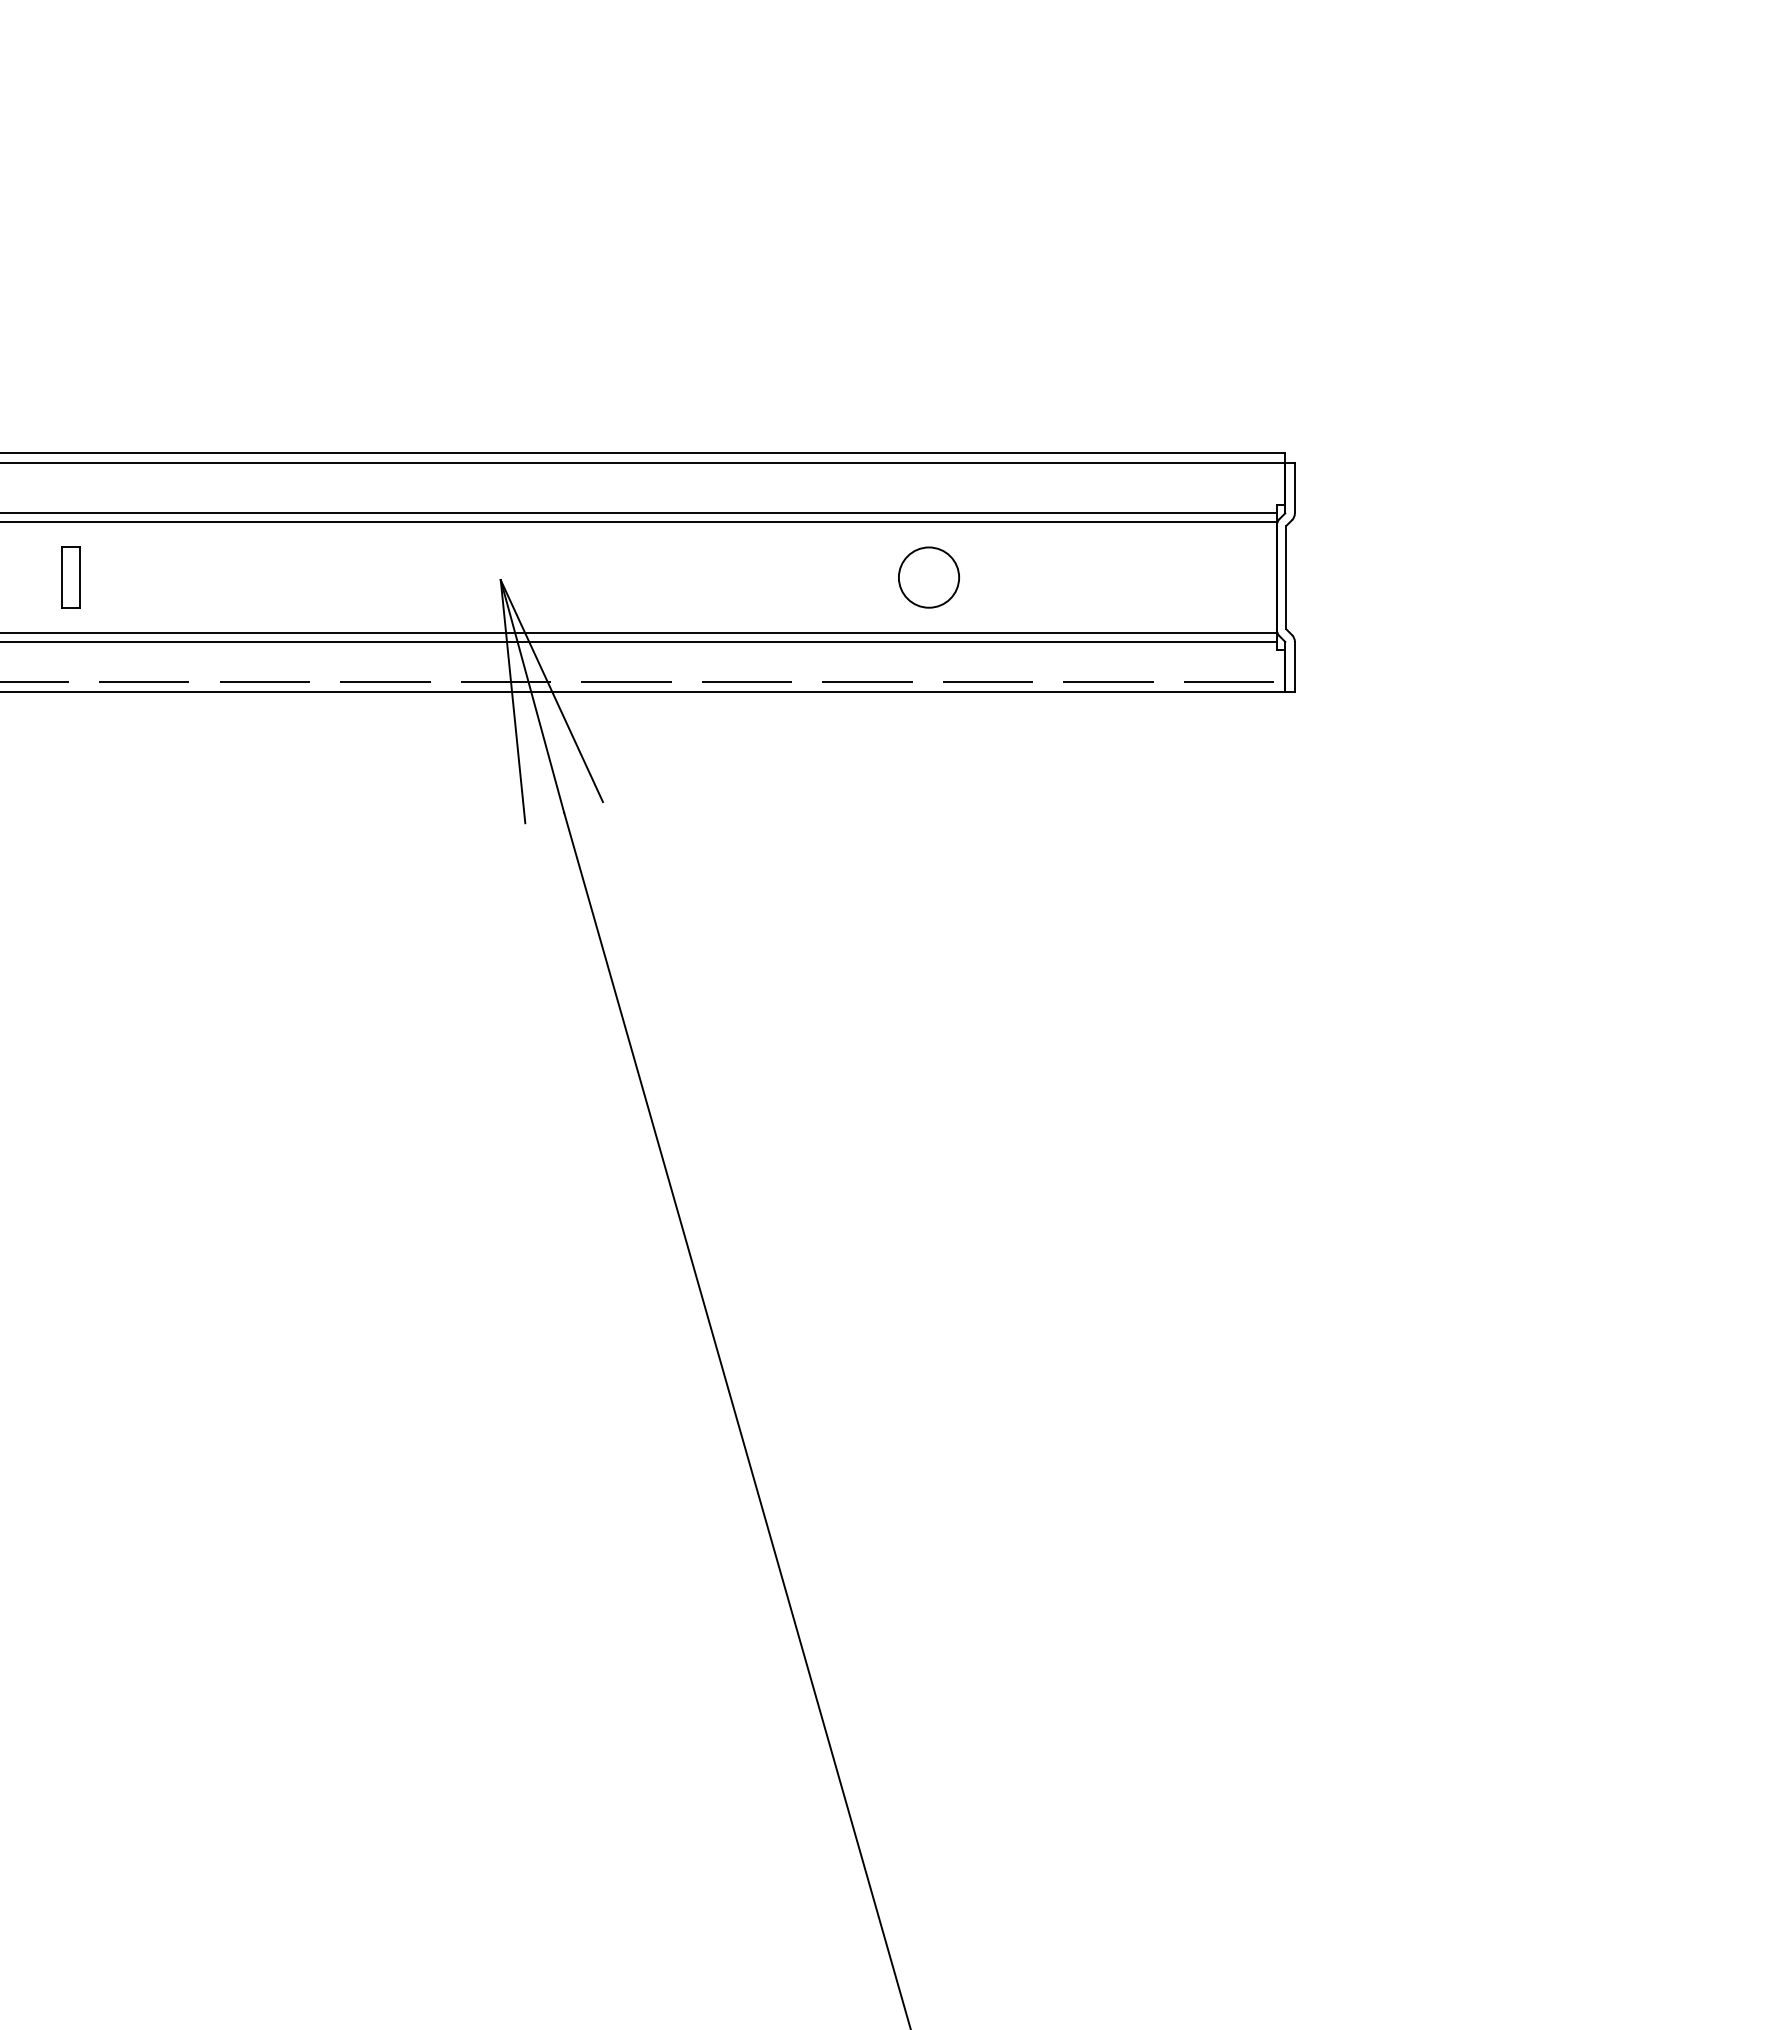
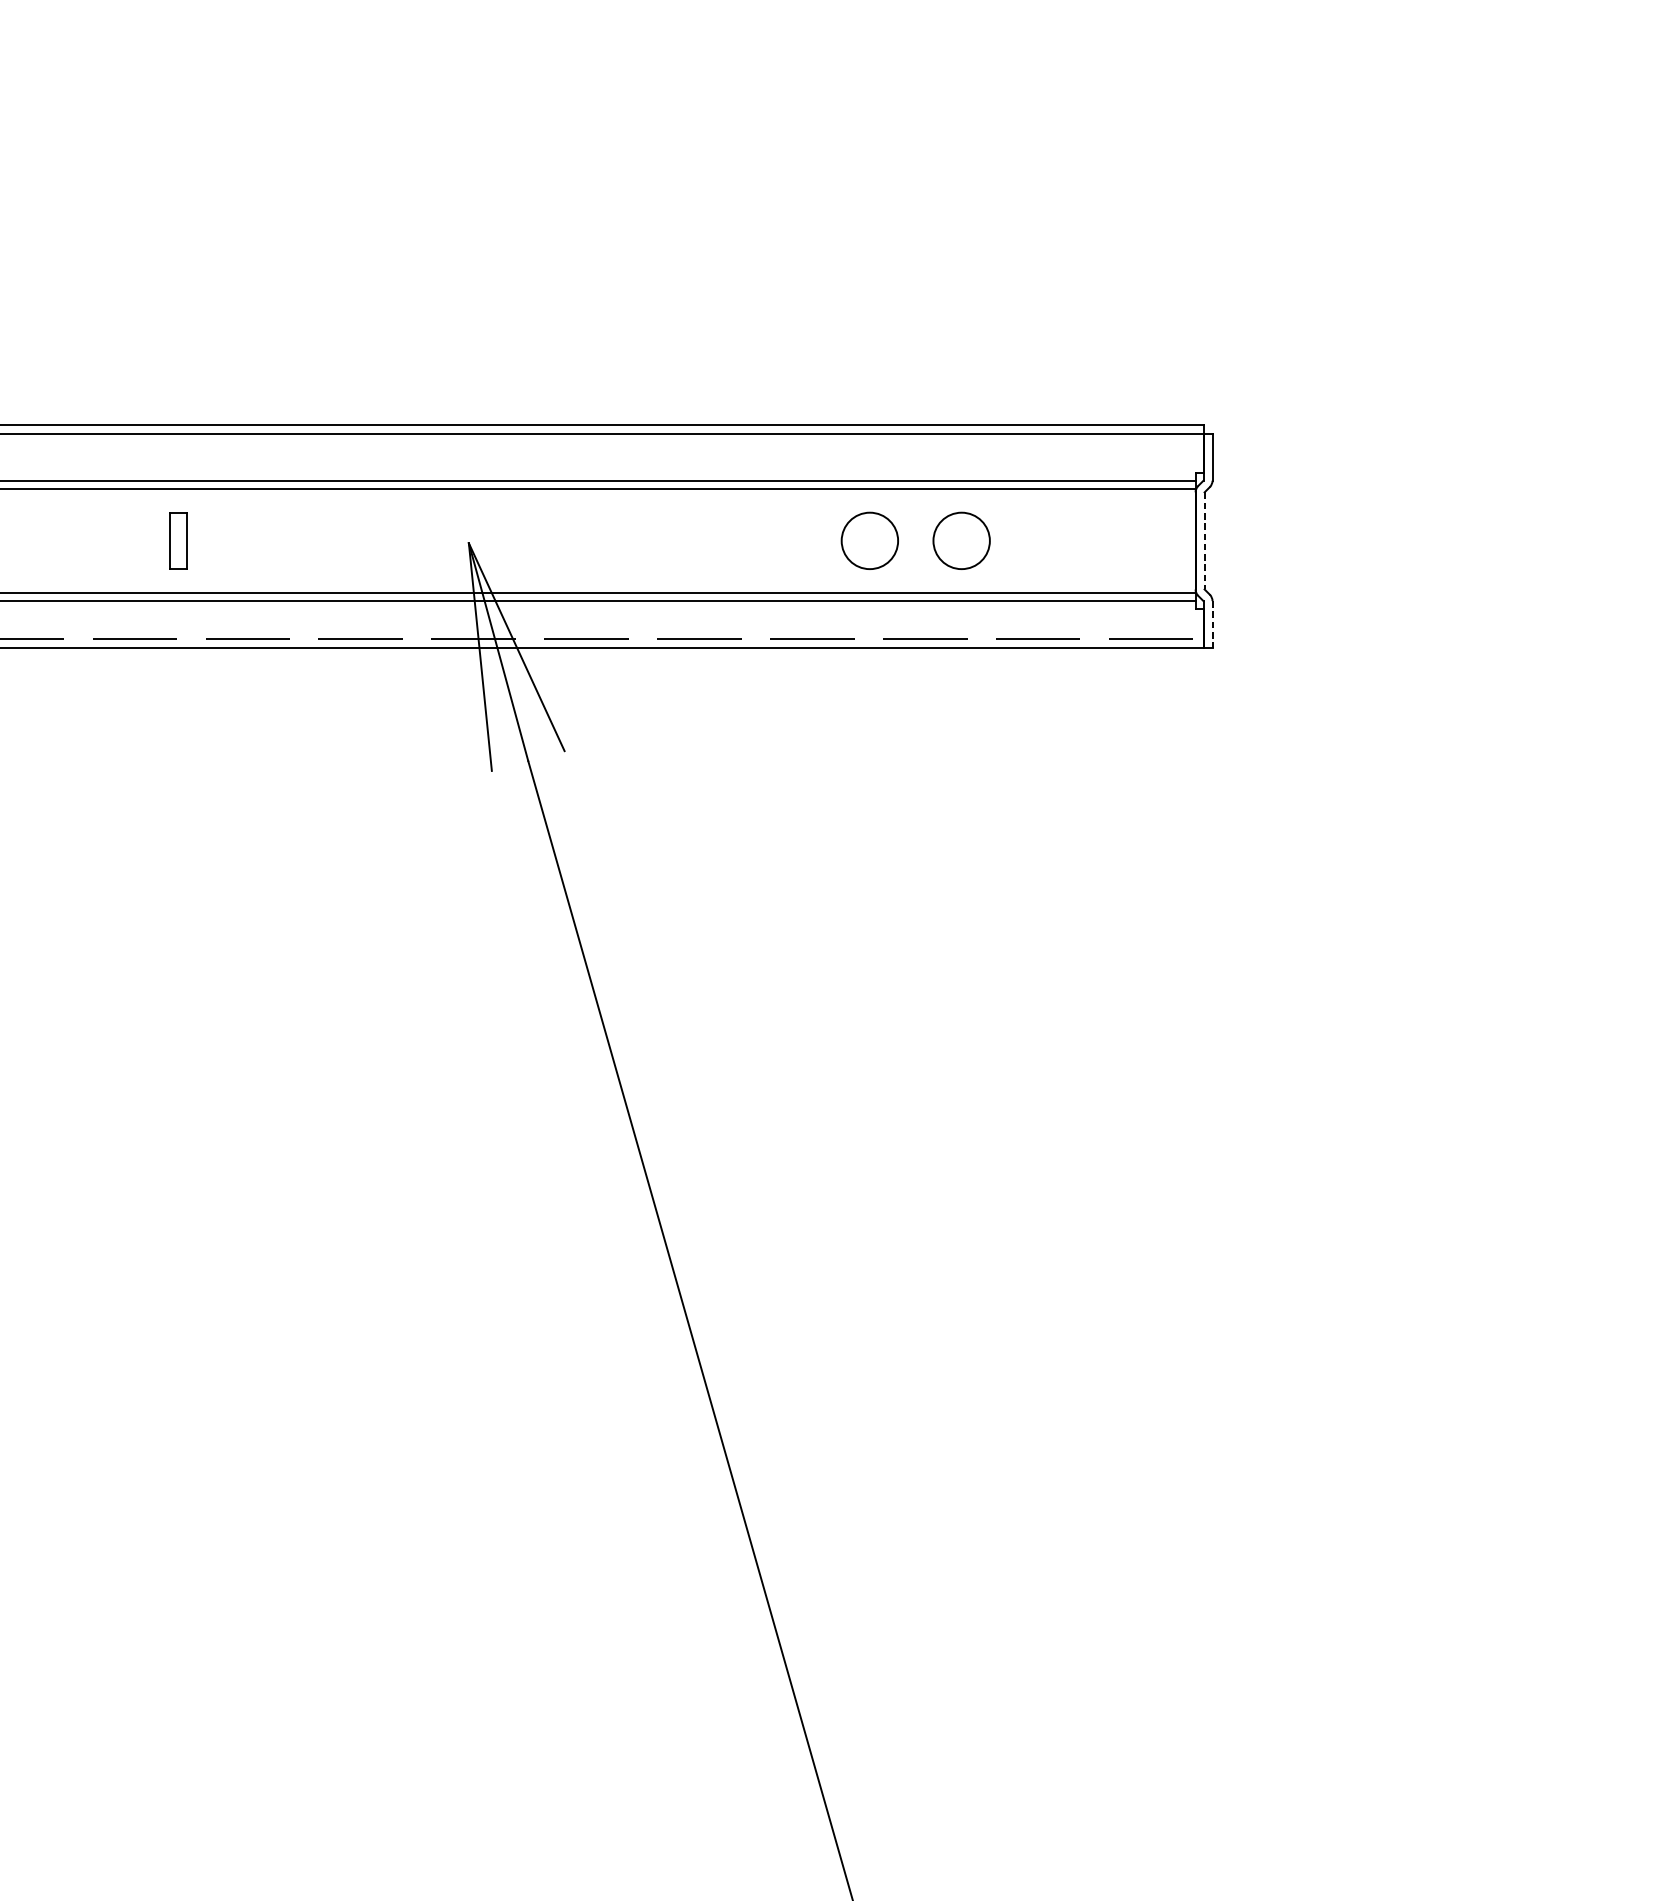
part: (70, 577) -> (177, 540), moved
circle: (1026, 577) -> (961, 540), added
line: (1286, 577) -> (1204, 540), solid -> dashed
line: (1294, 667) -> (1212, 625), solid -> dashed

